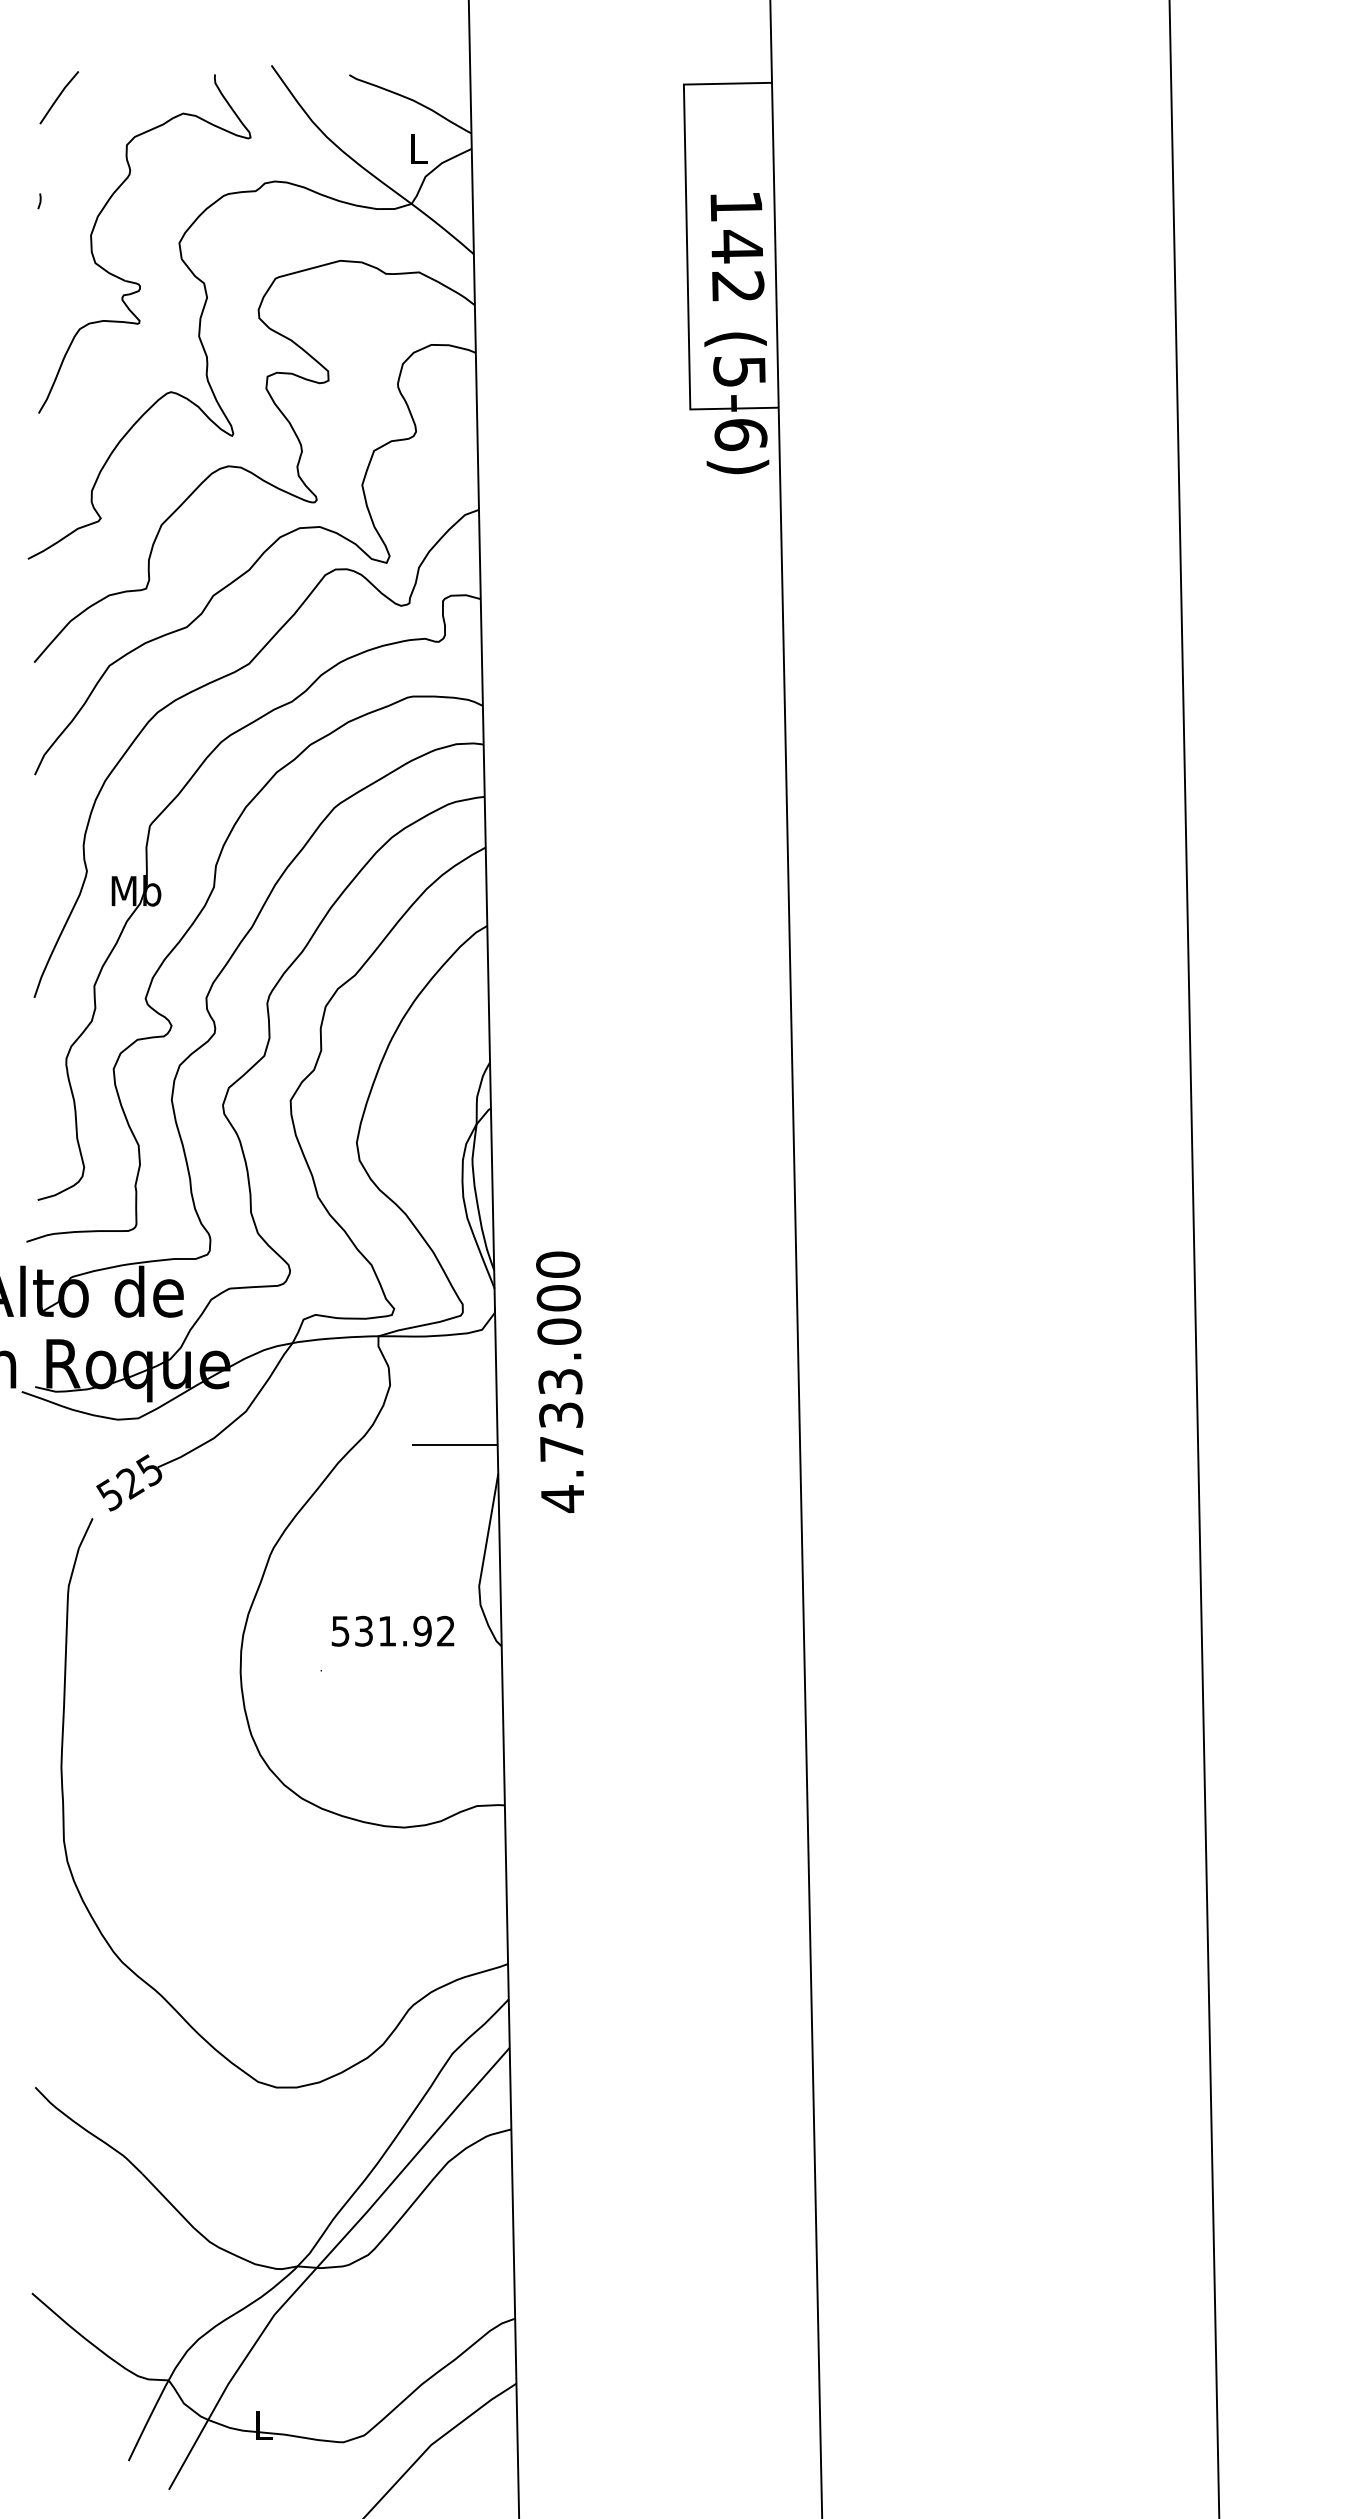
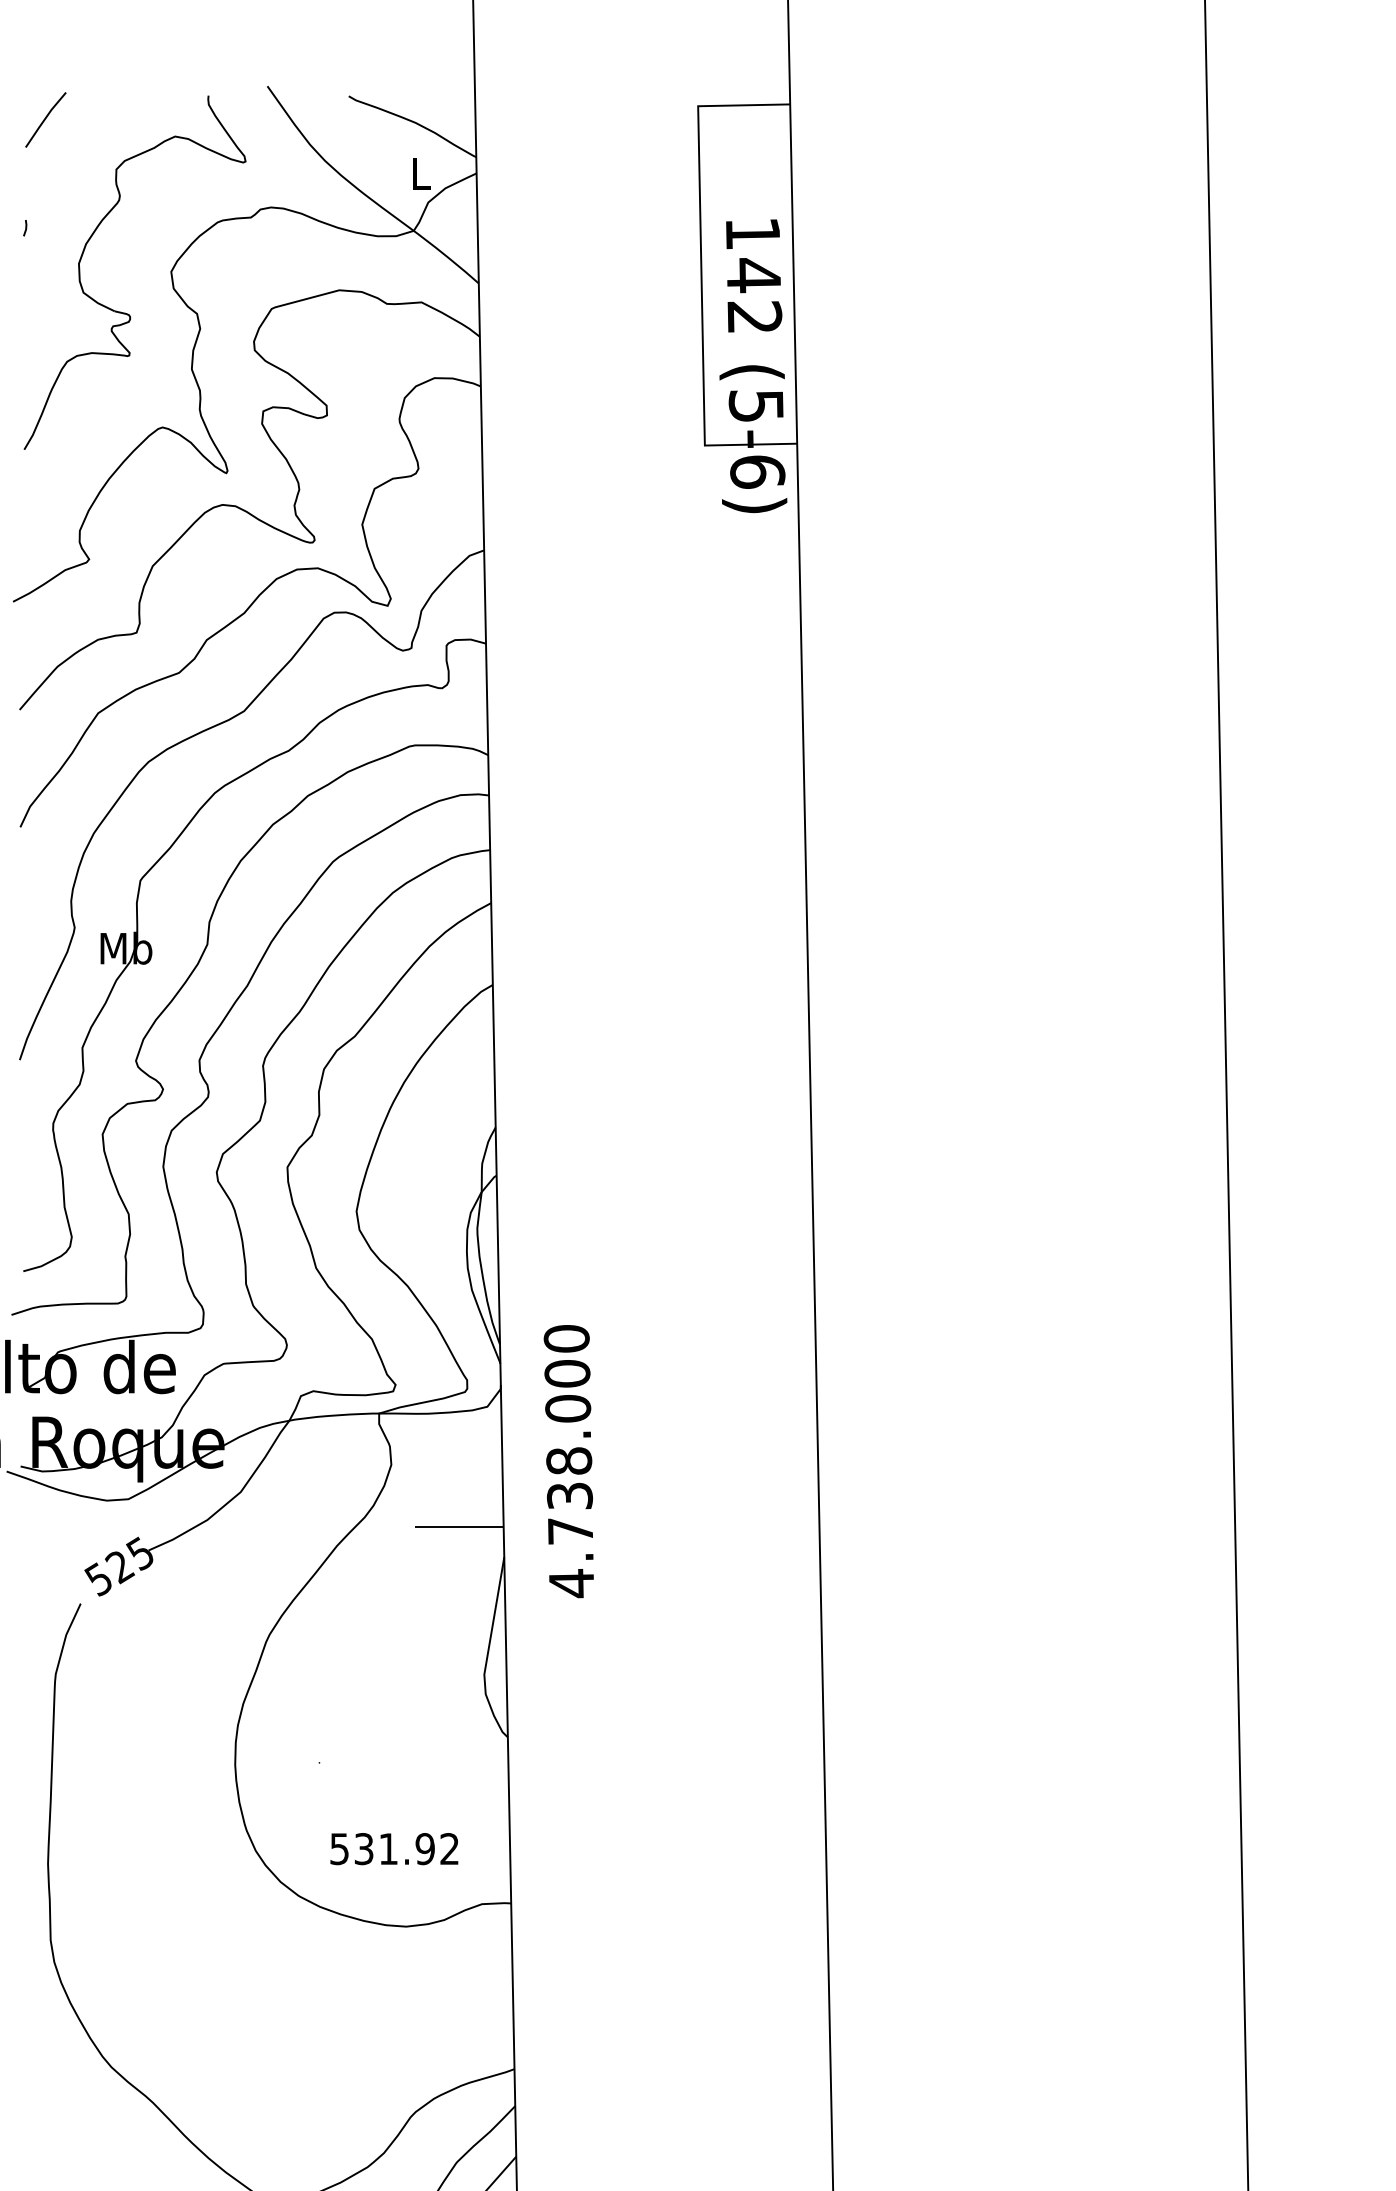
text: (560, 1381) -> (569, 1460), 4.733.000 -> 4.738.000
text: (392, 1630) -> (393, 1848), moved

